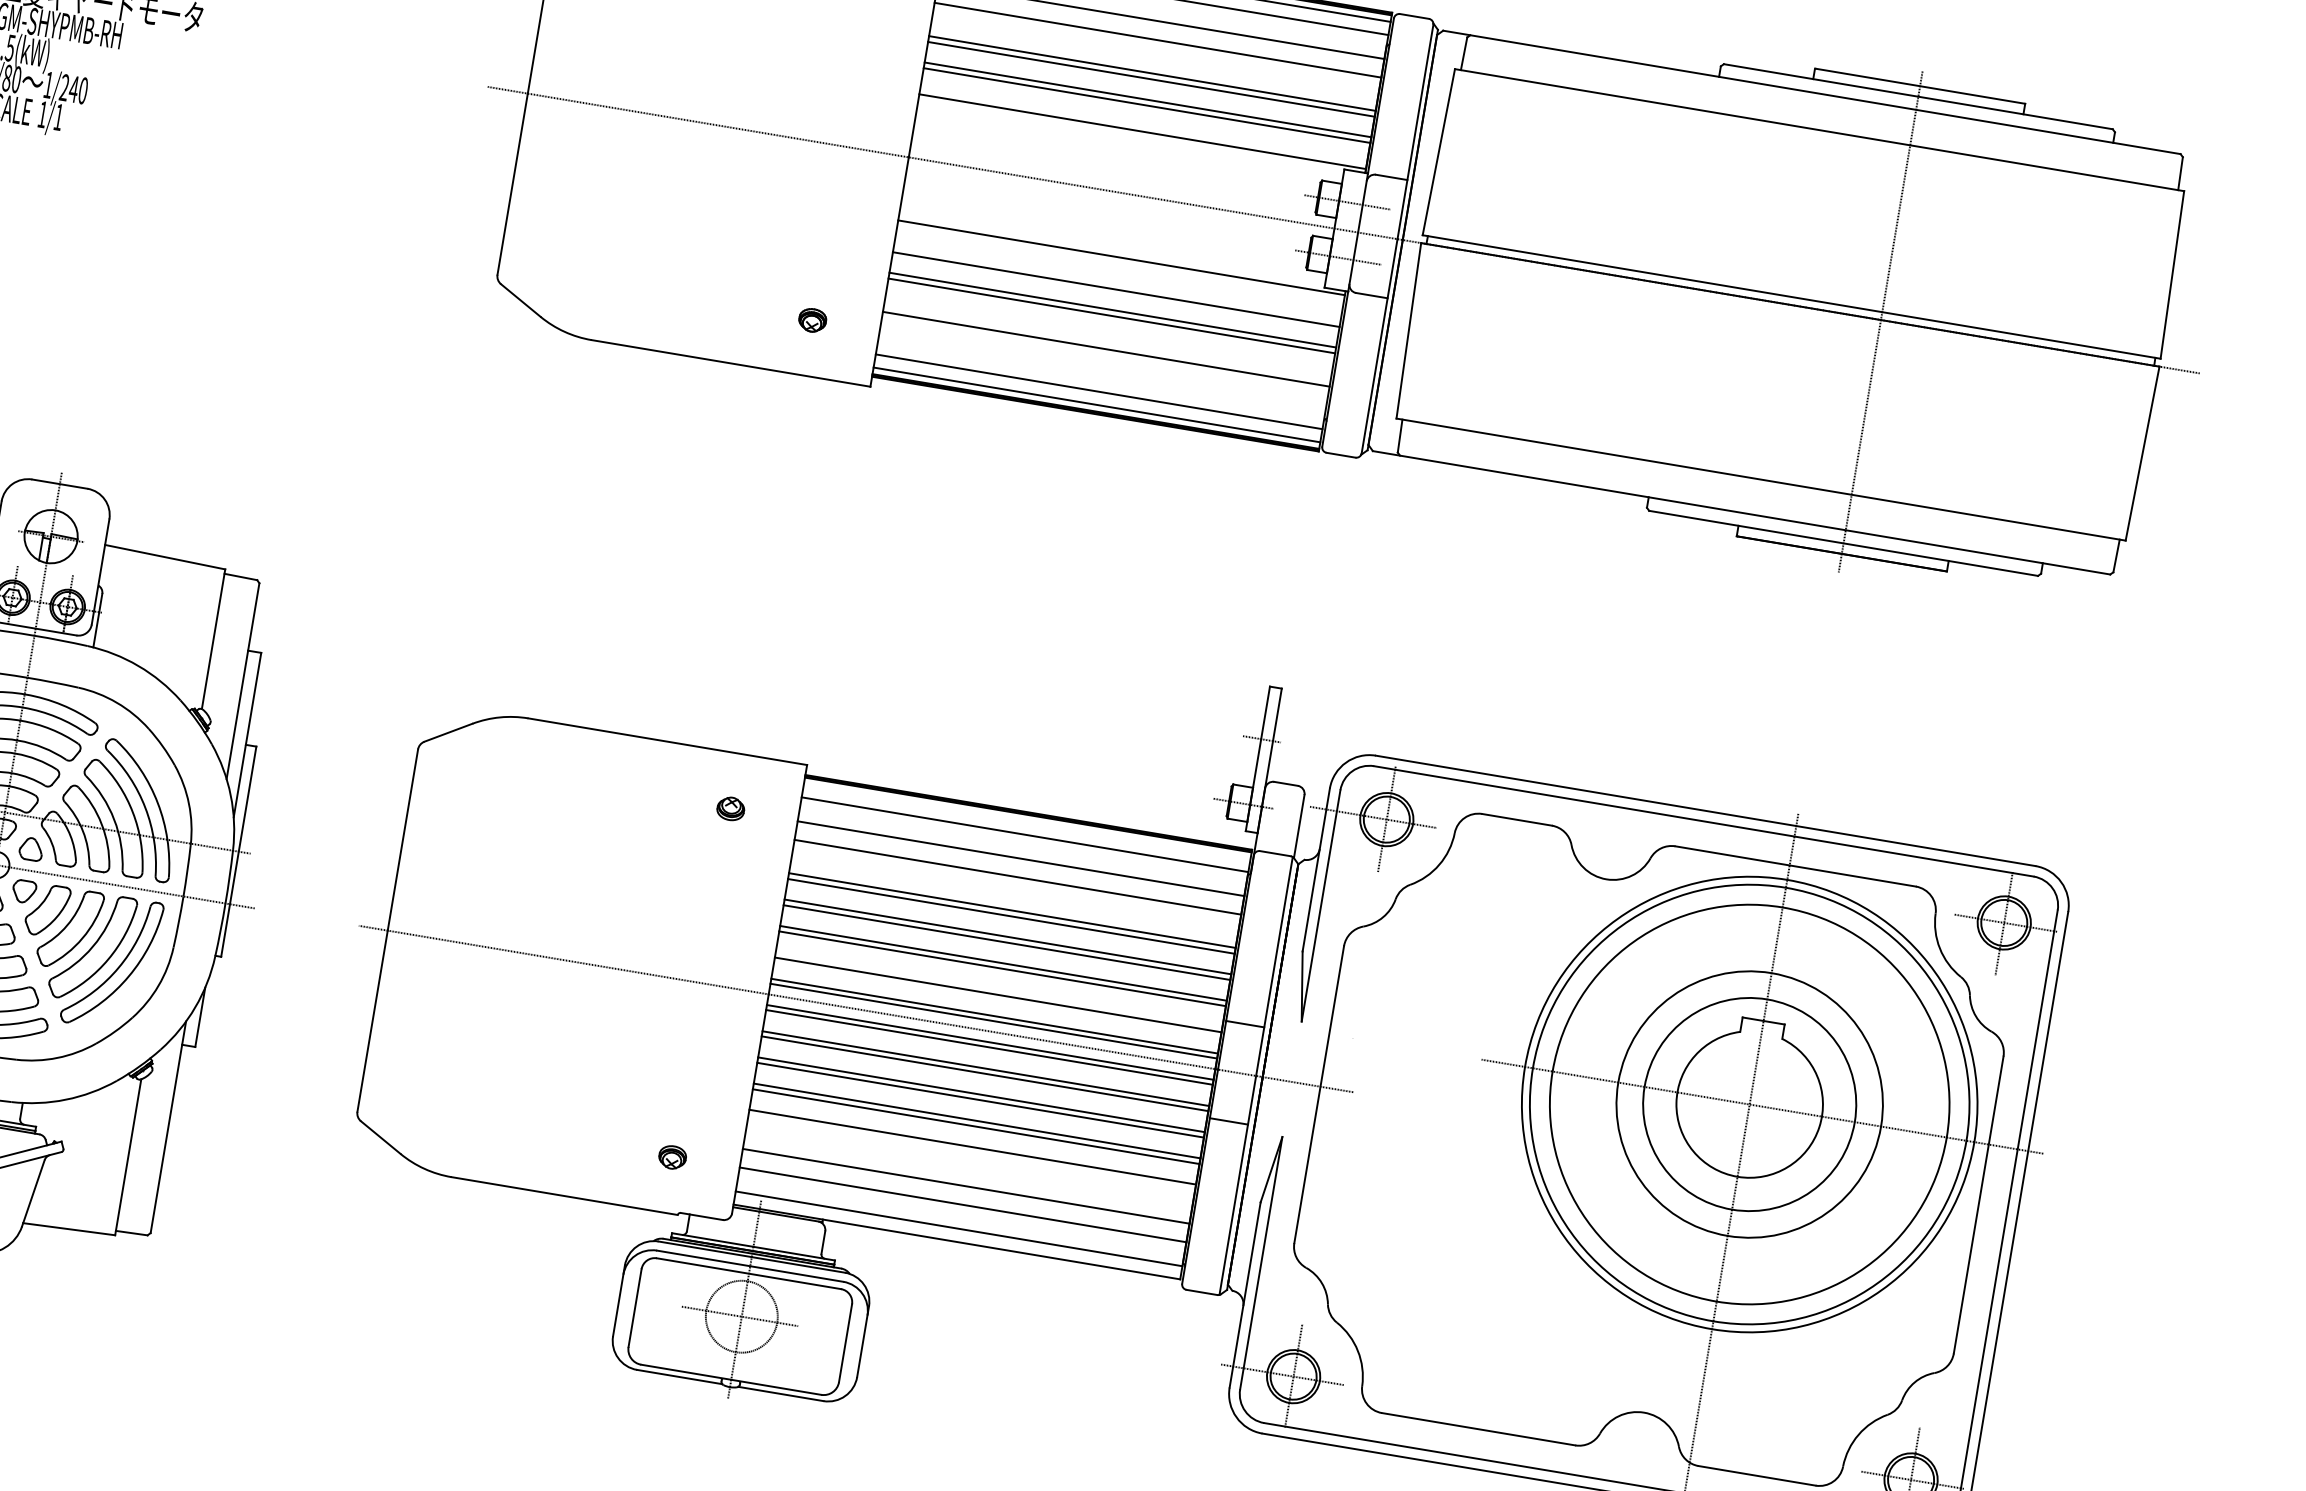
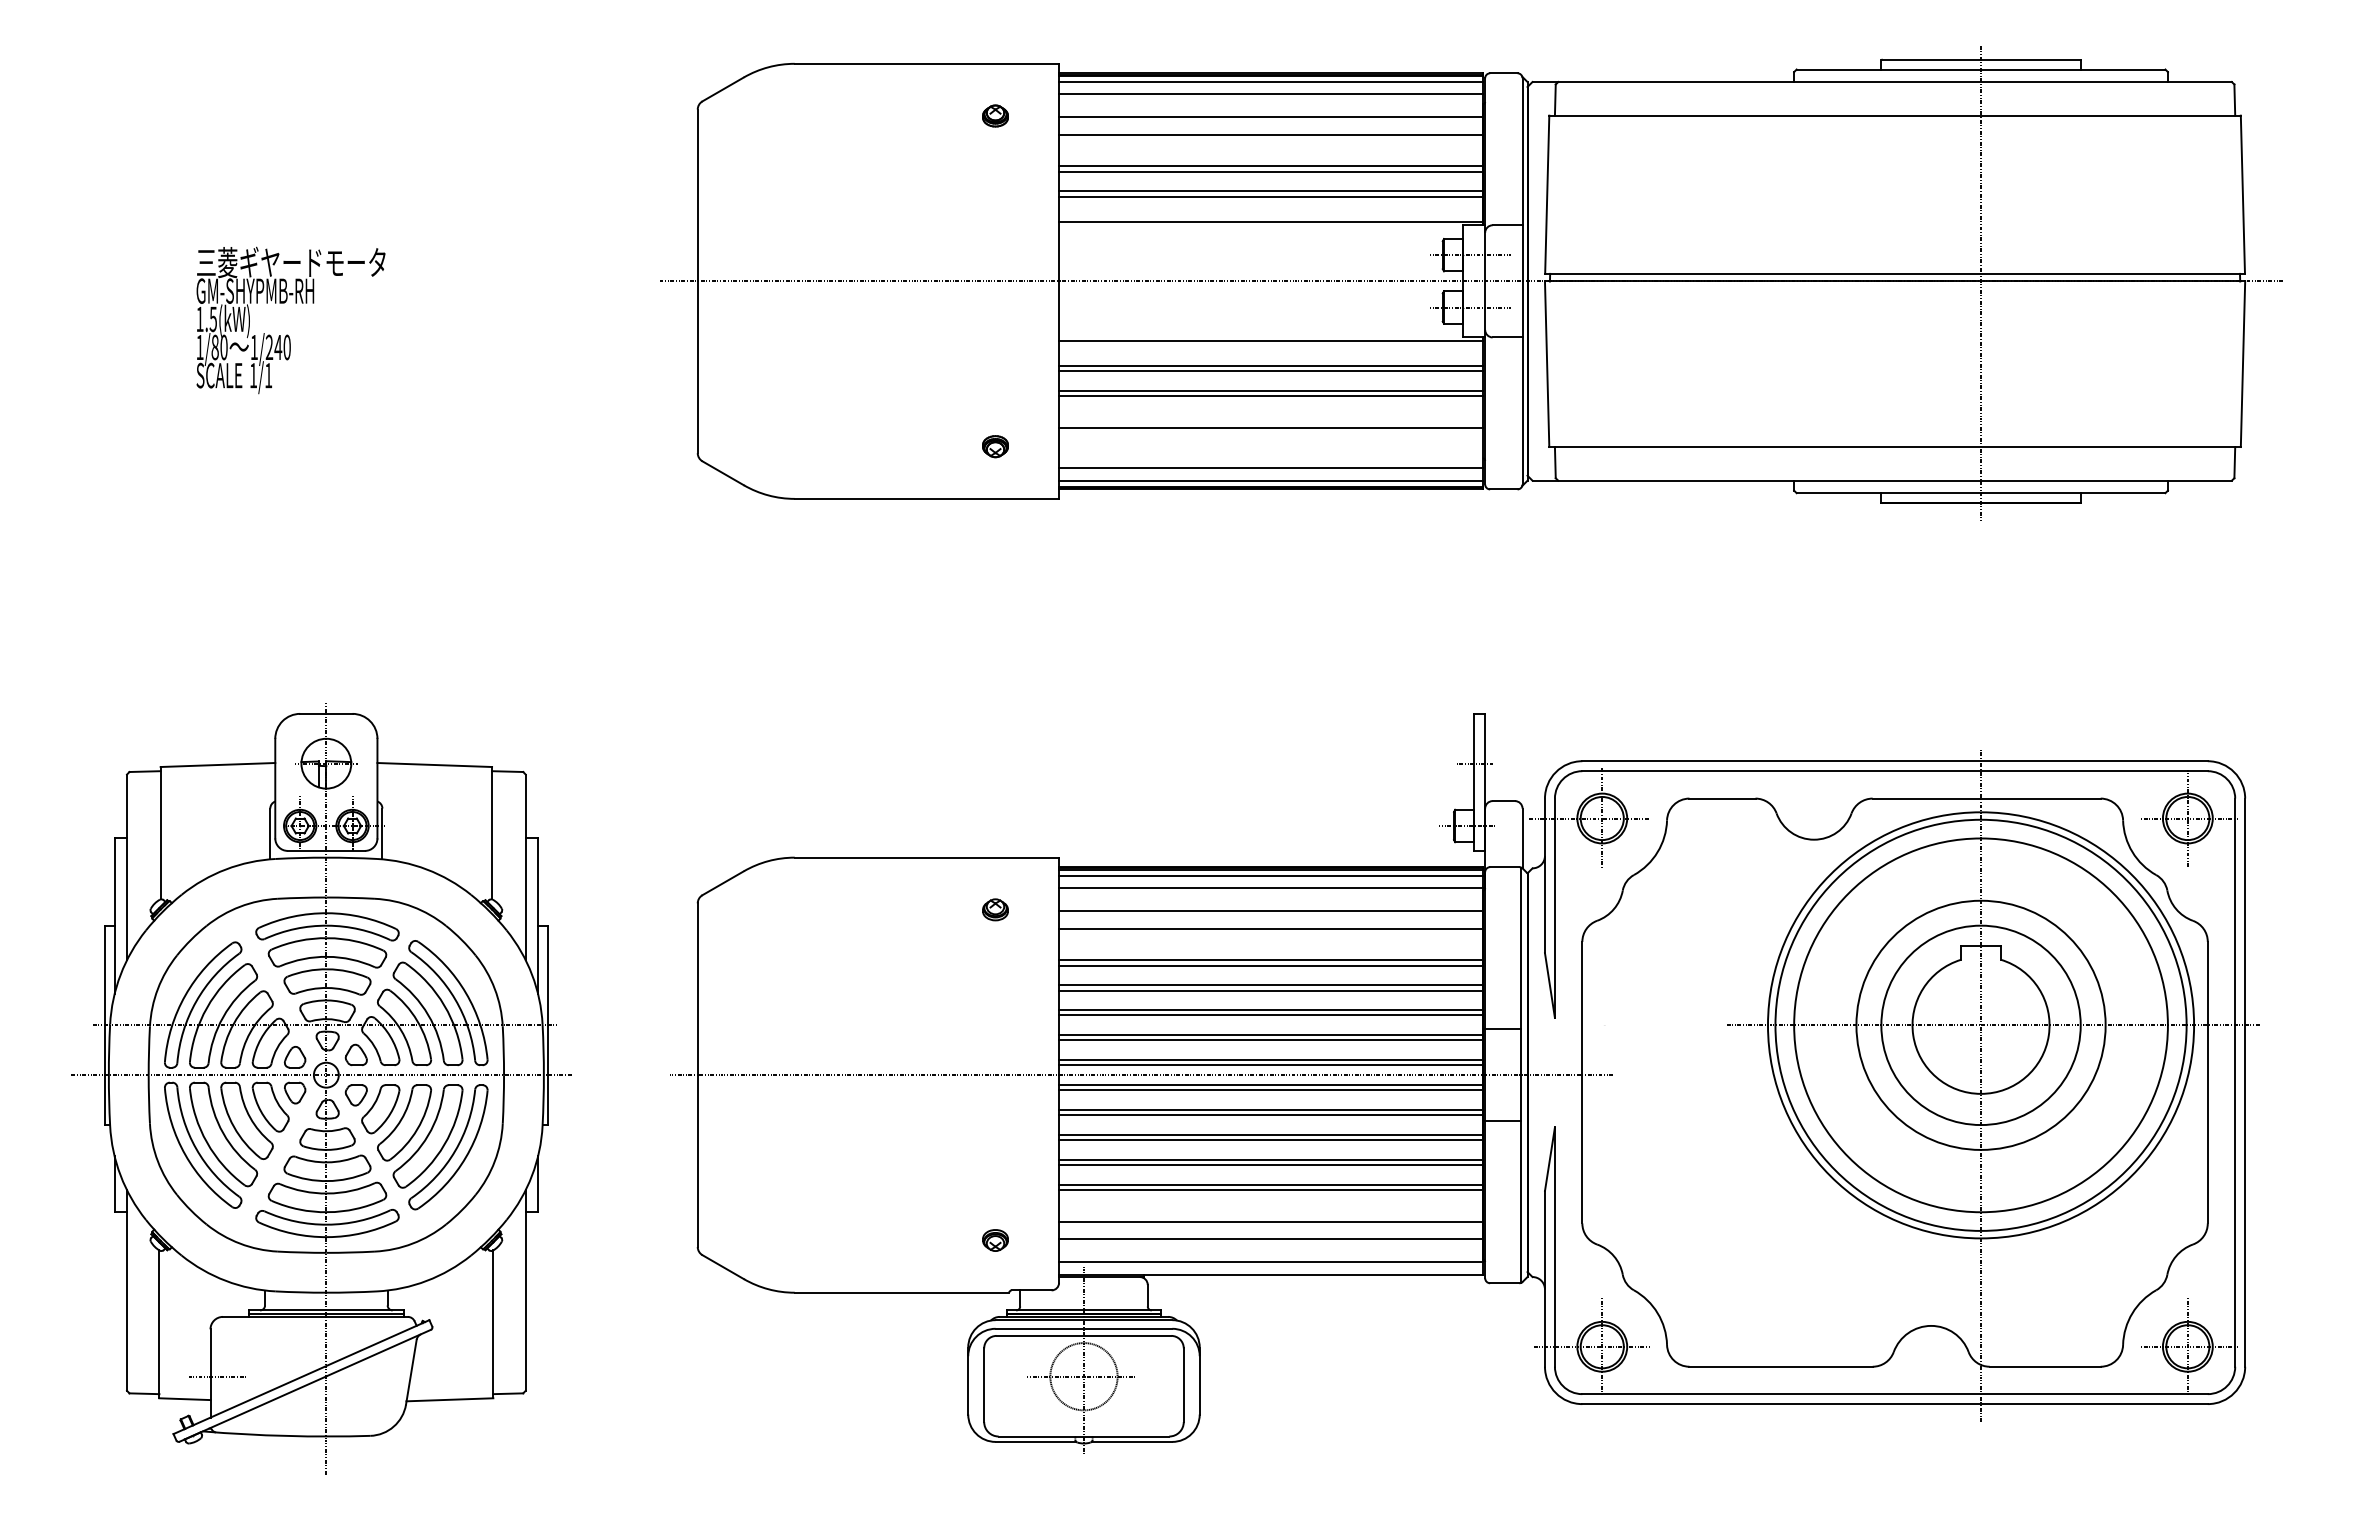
line: (1116, 283) -> (1270, 365), added
line: (1026, 821) -> (1270, 875), added
line: (998, 989) -> (1270, 1035), added
line: (971, 1153) -> (1270, 1190), added

